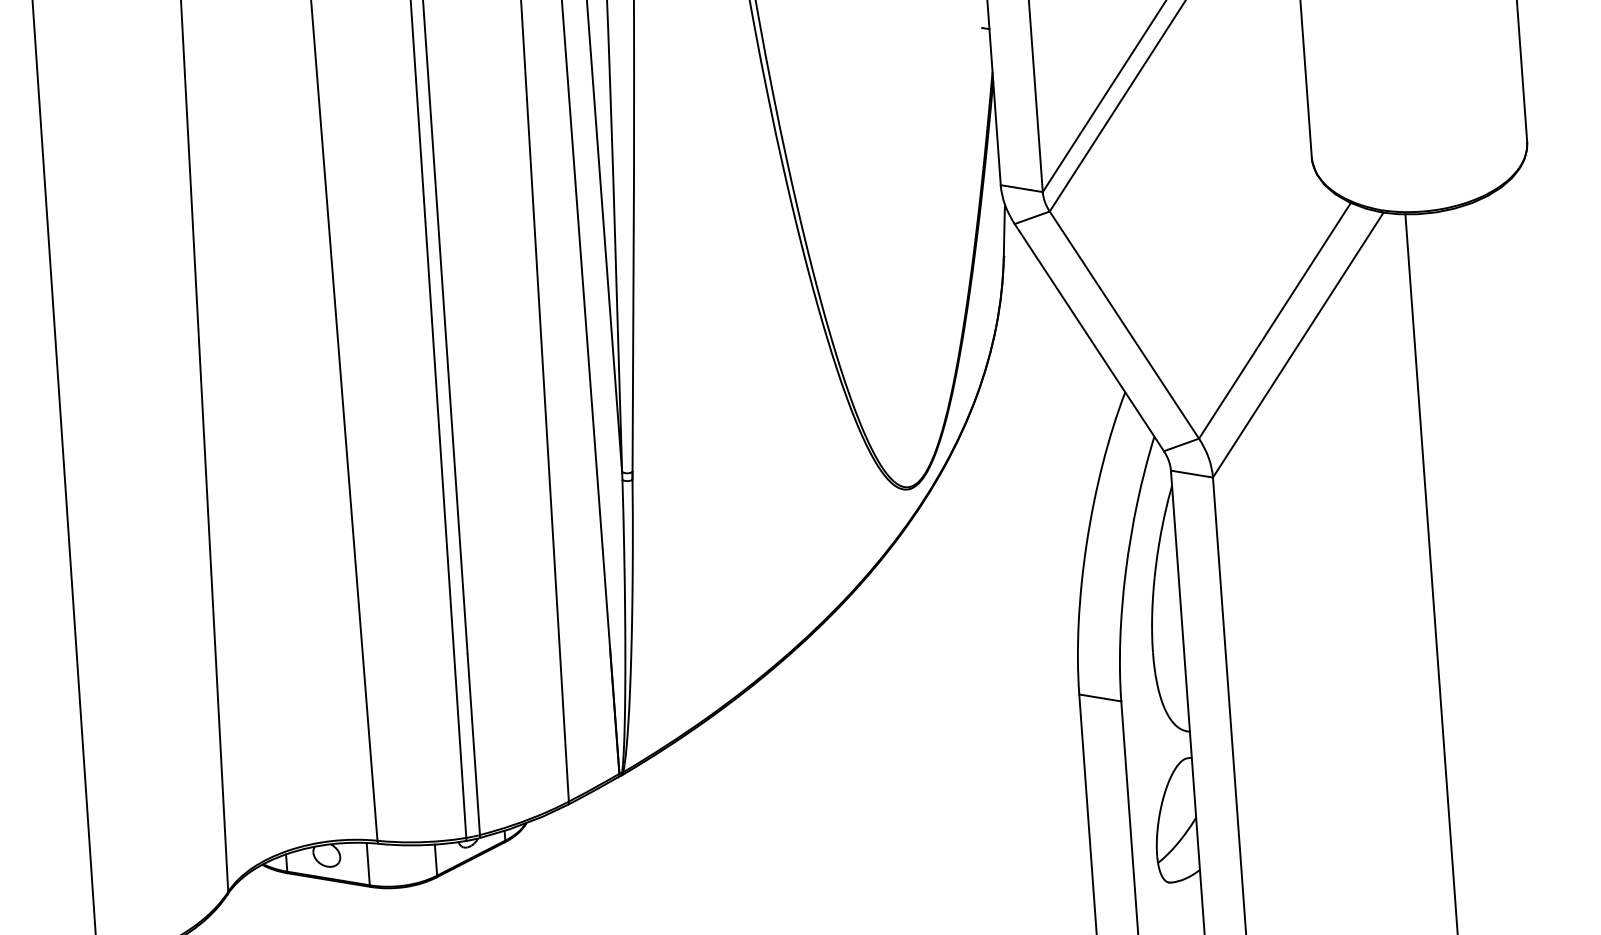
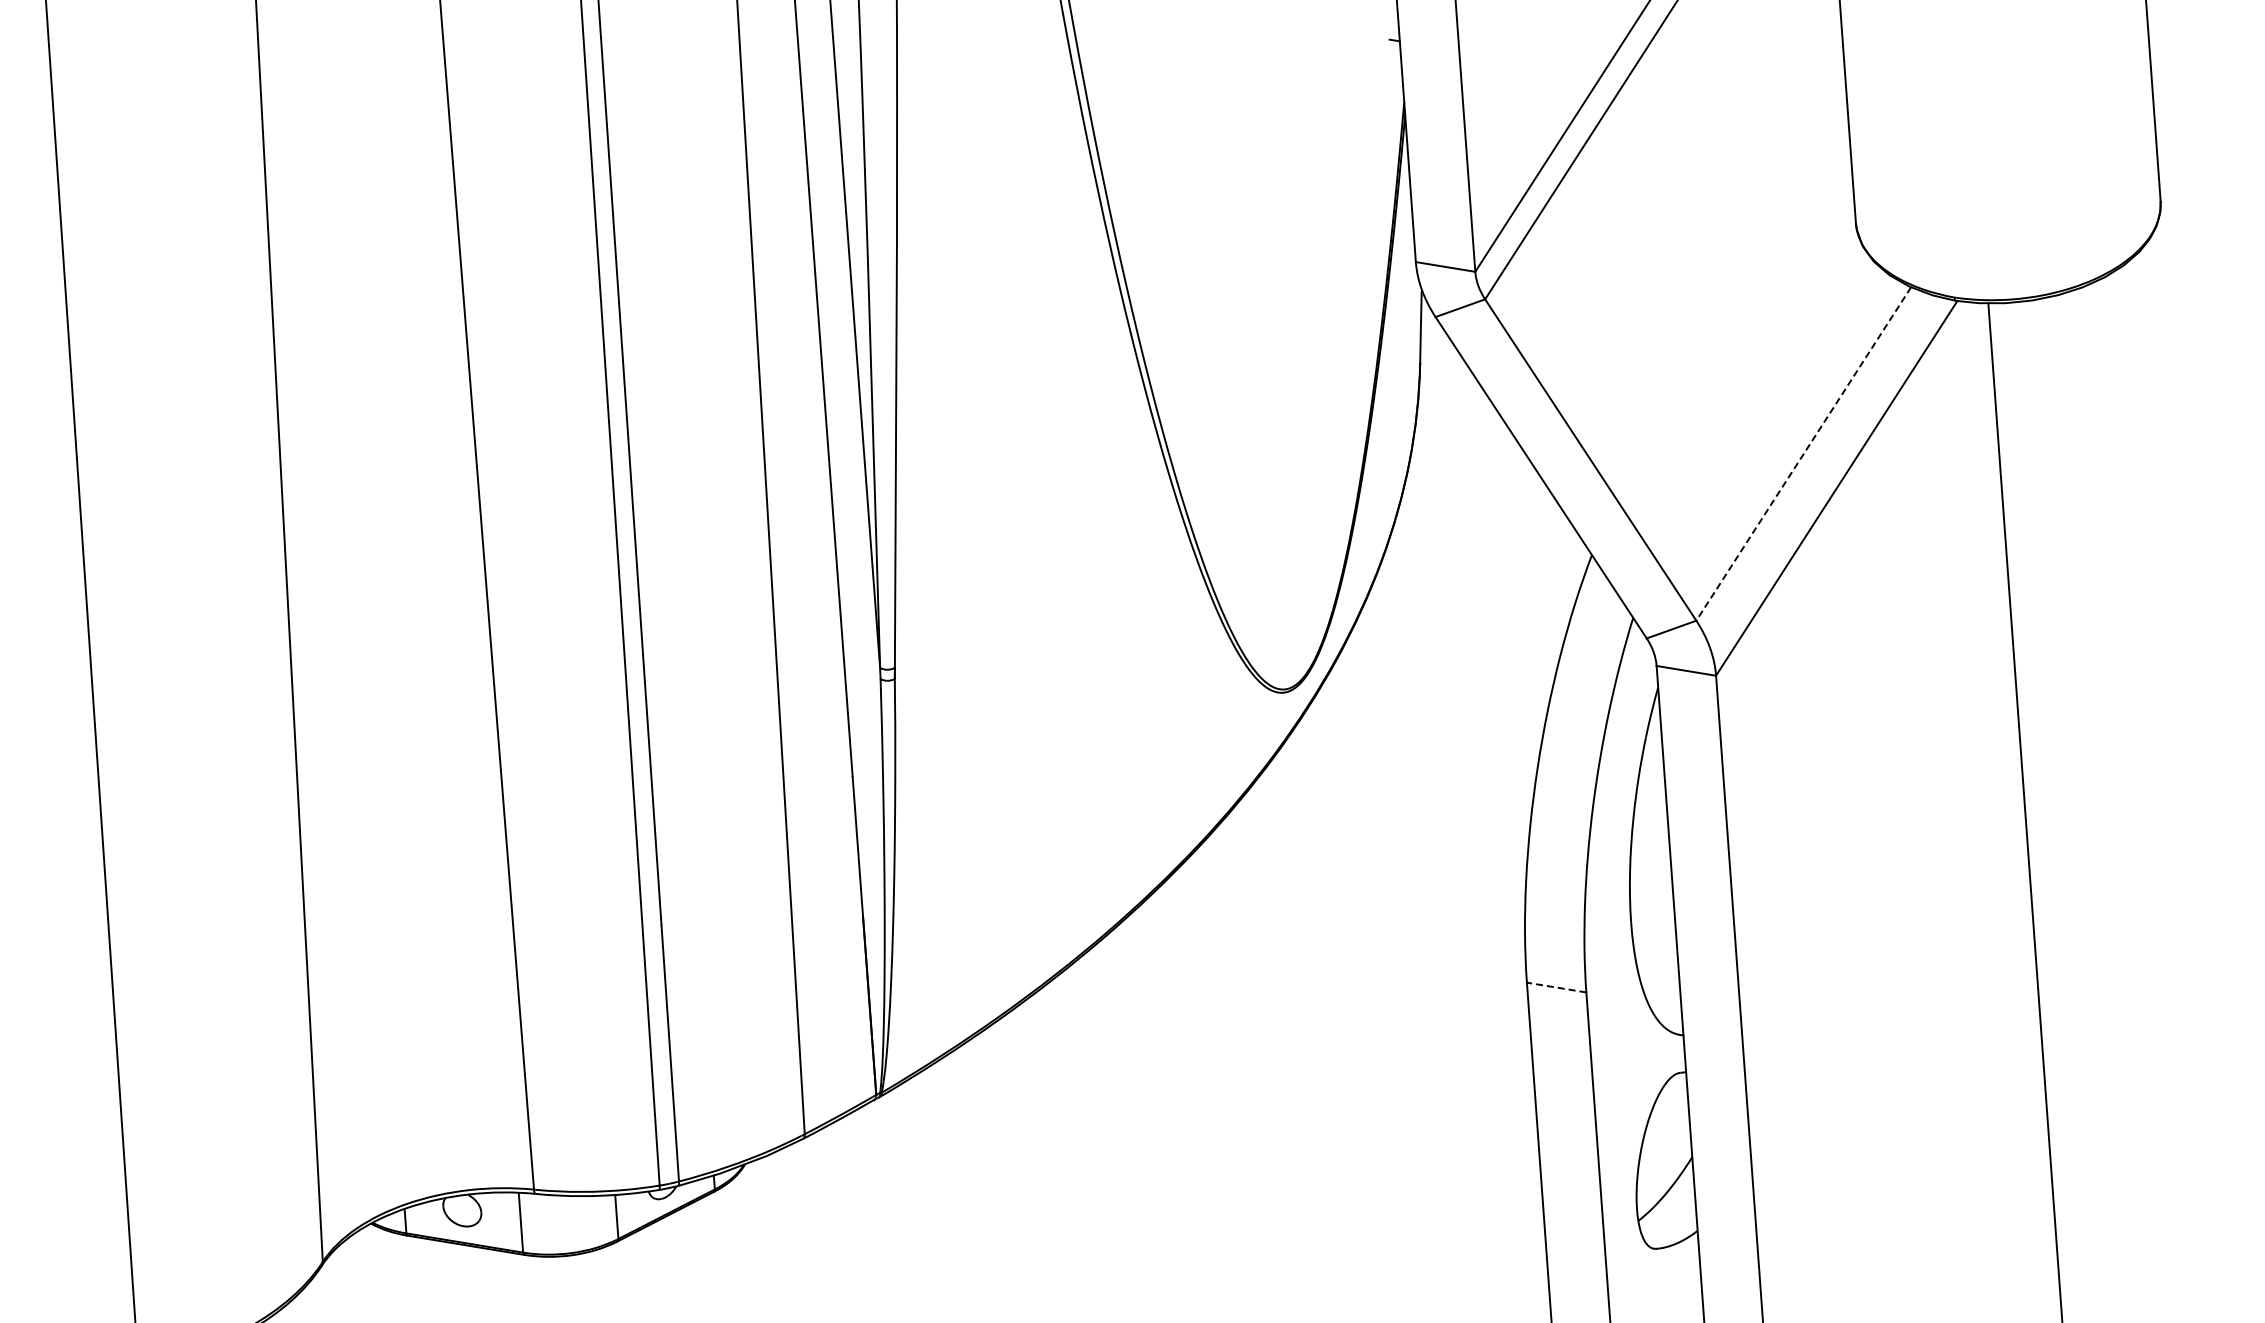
line: (1274, 321) -> (1803, 454), solid -> dashed
line: (1100, 697) -> (1556, 987), solid -> dashed

